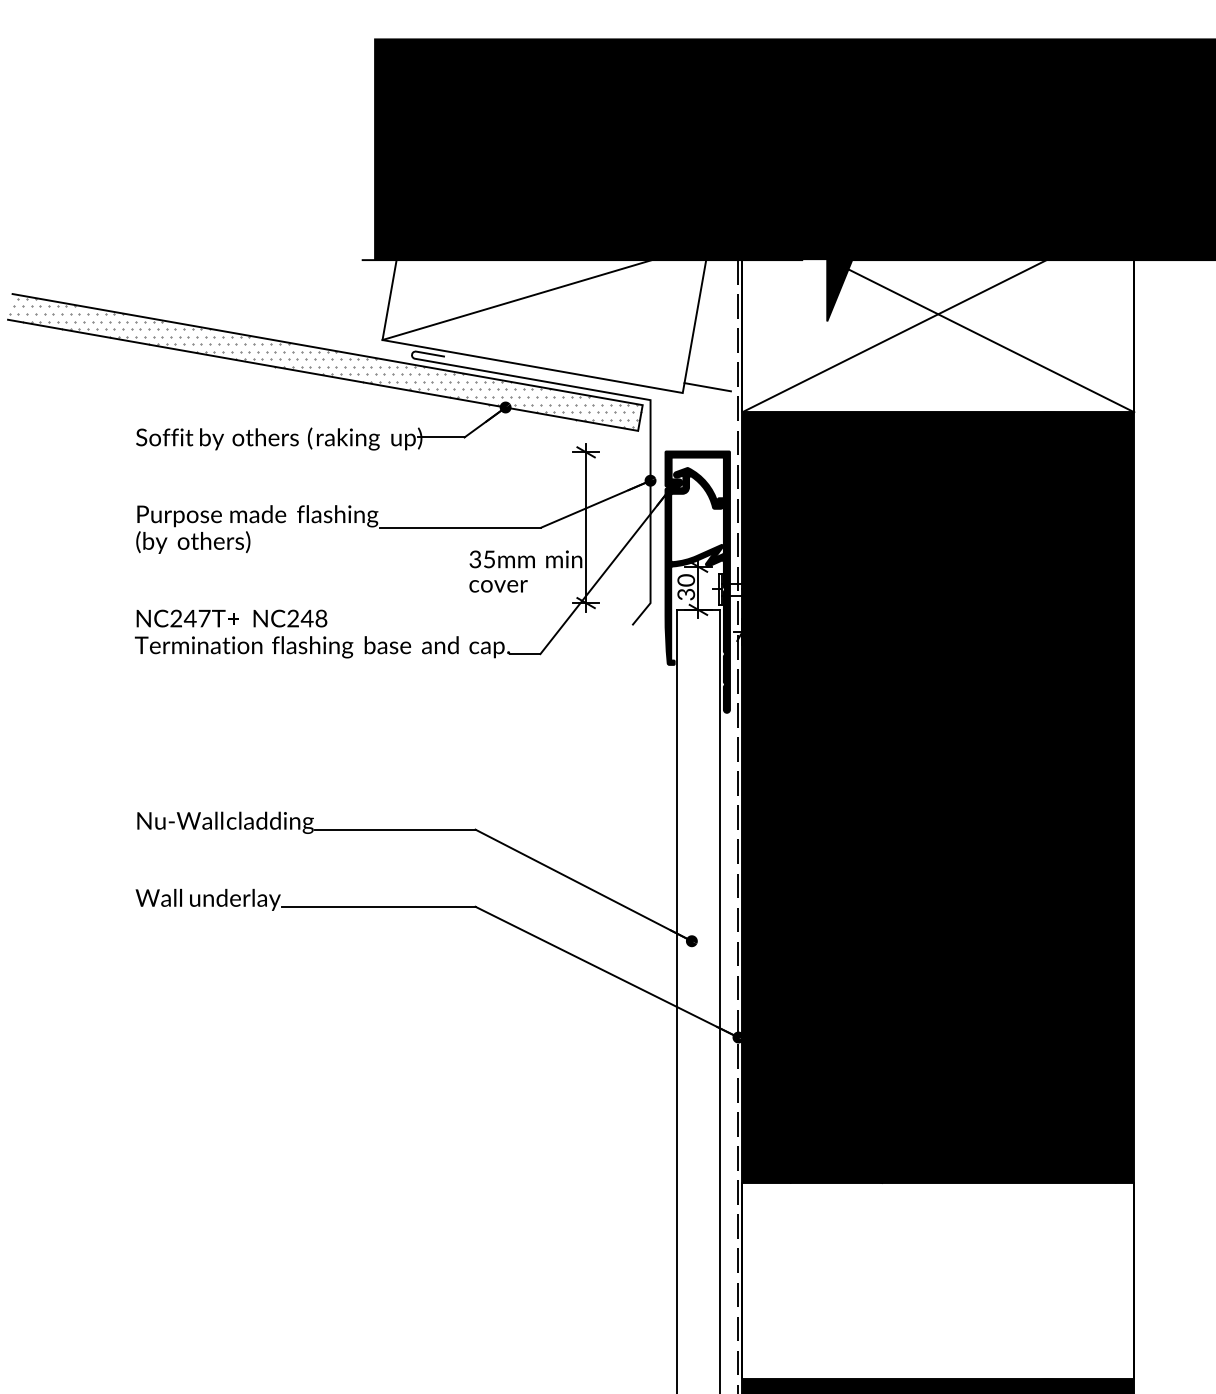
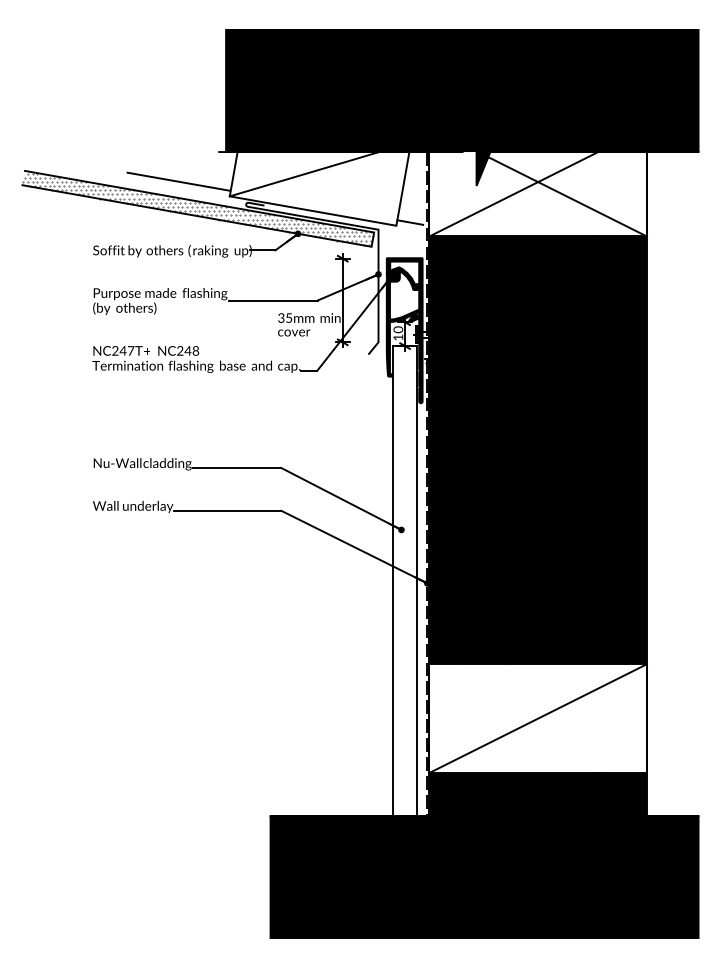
line: (290, 313) -> (178, 181), added
text: (686, 594) -> (398, 337), 30 -> 10
line: (937, 1281) -> (537, 718), added

